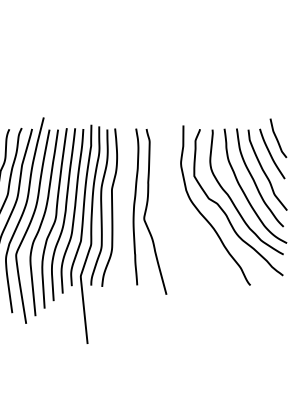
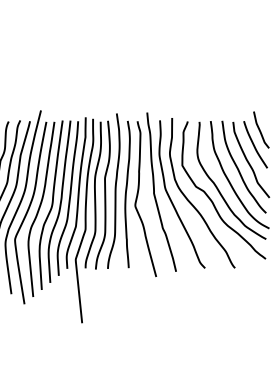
curve: (122, 203) -> (114, 191), added
part: (180, 207) -> (169, 195), added

